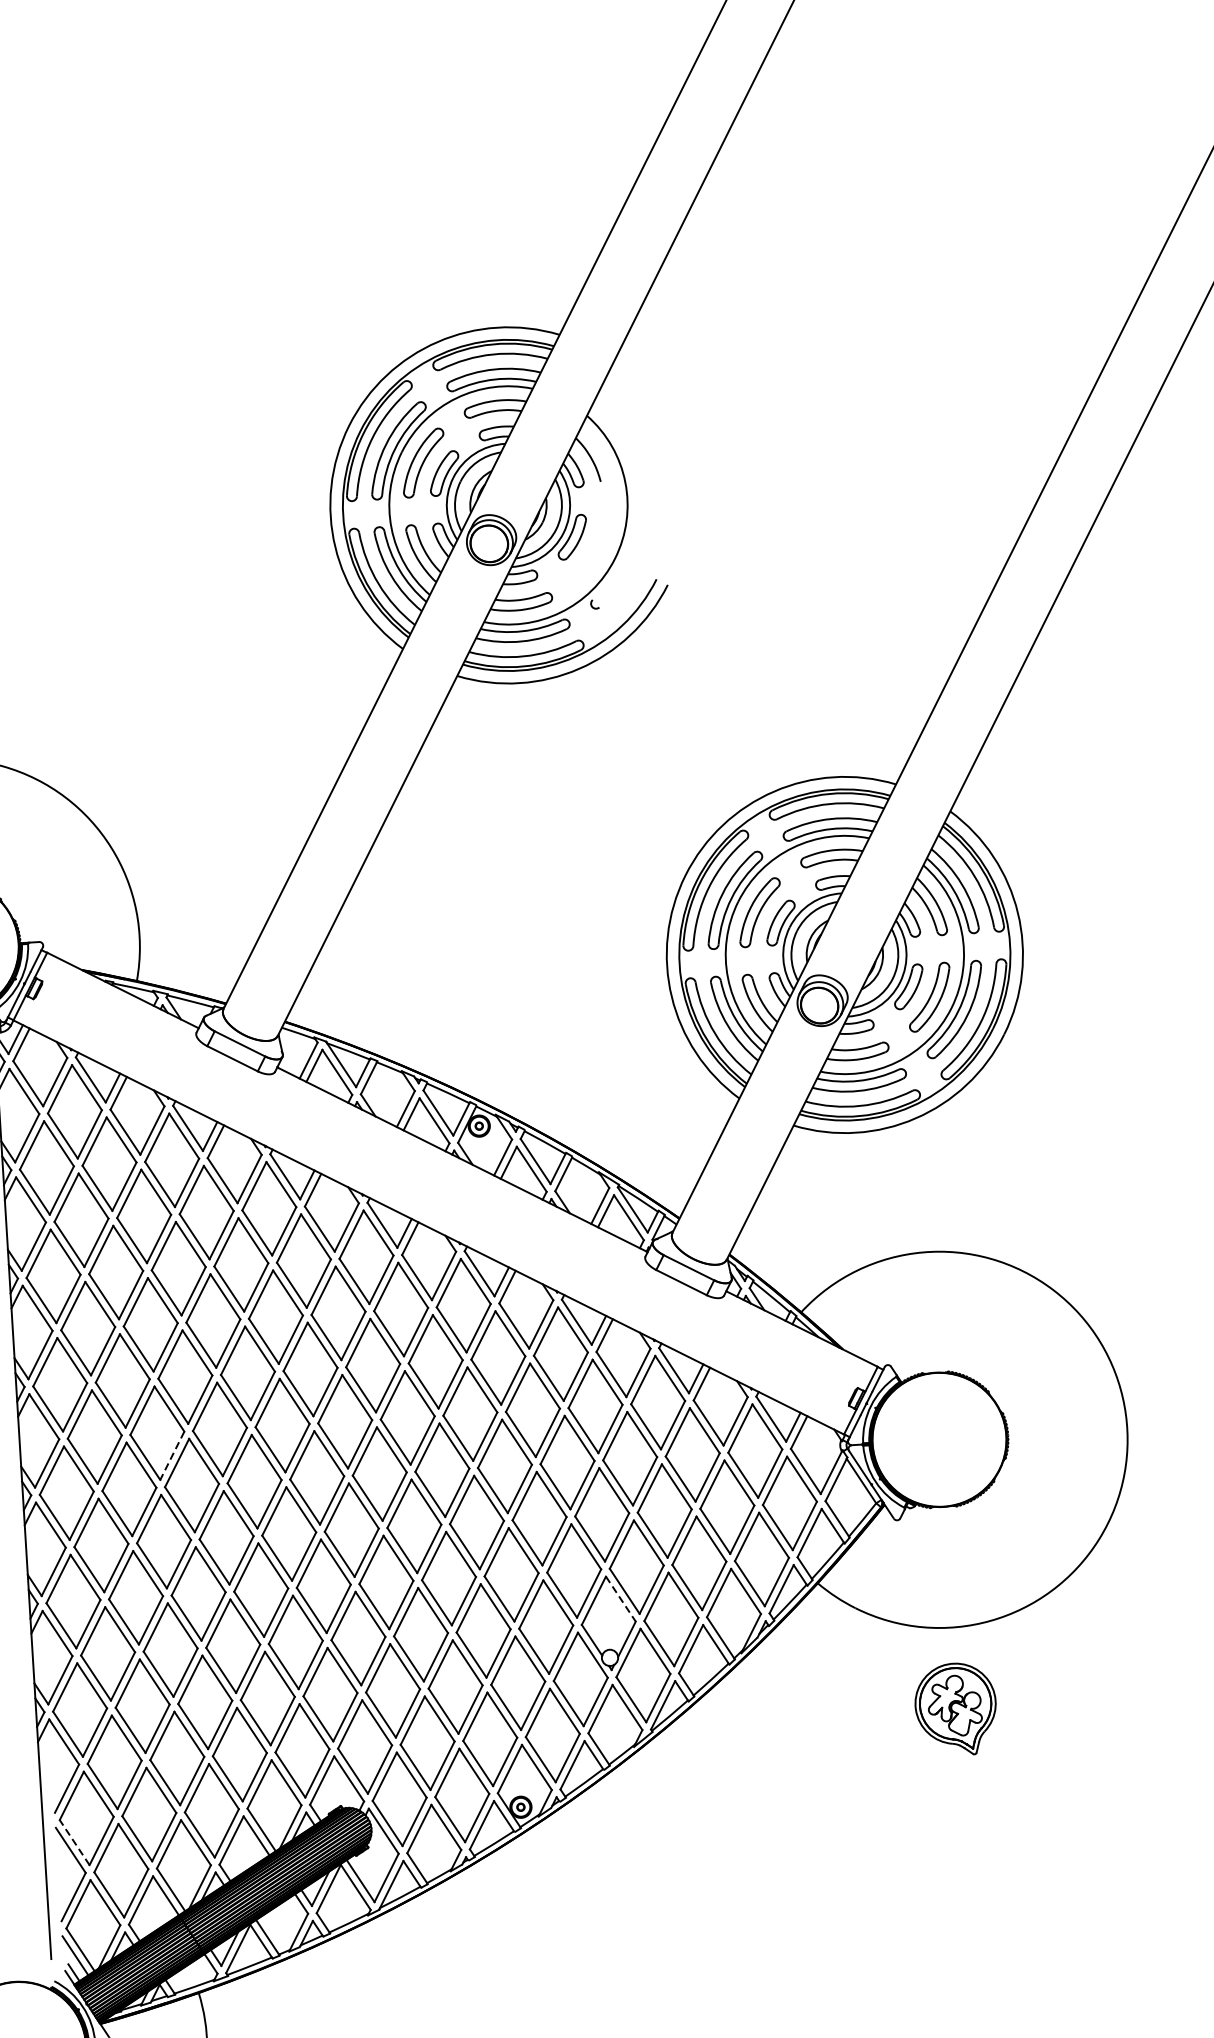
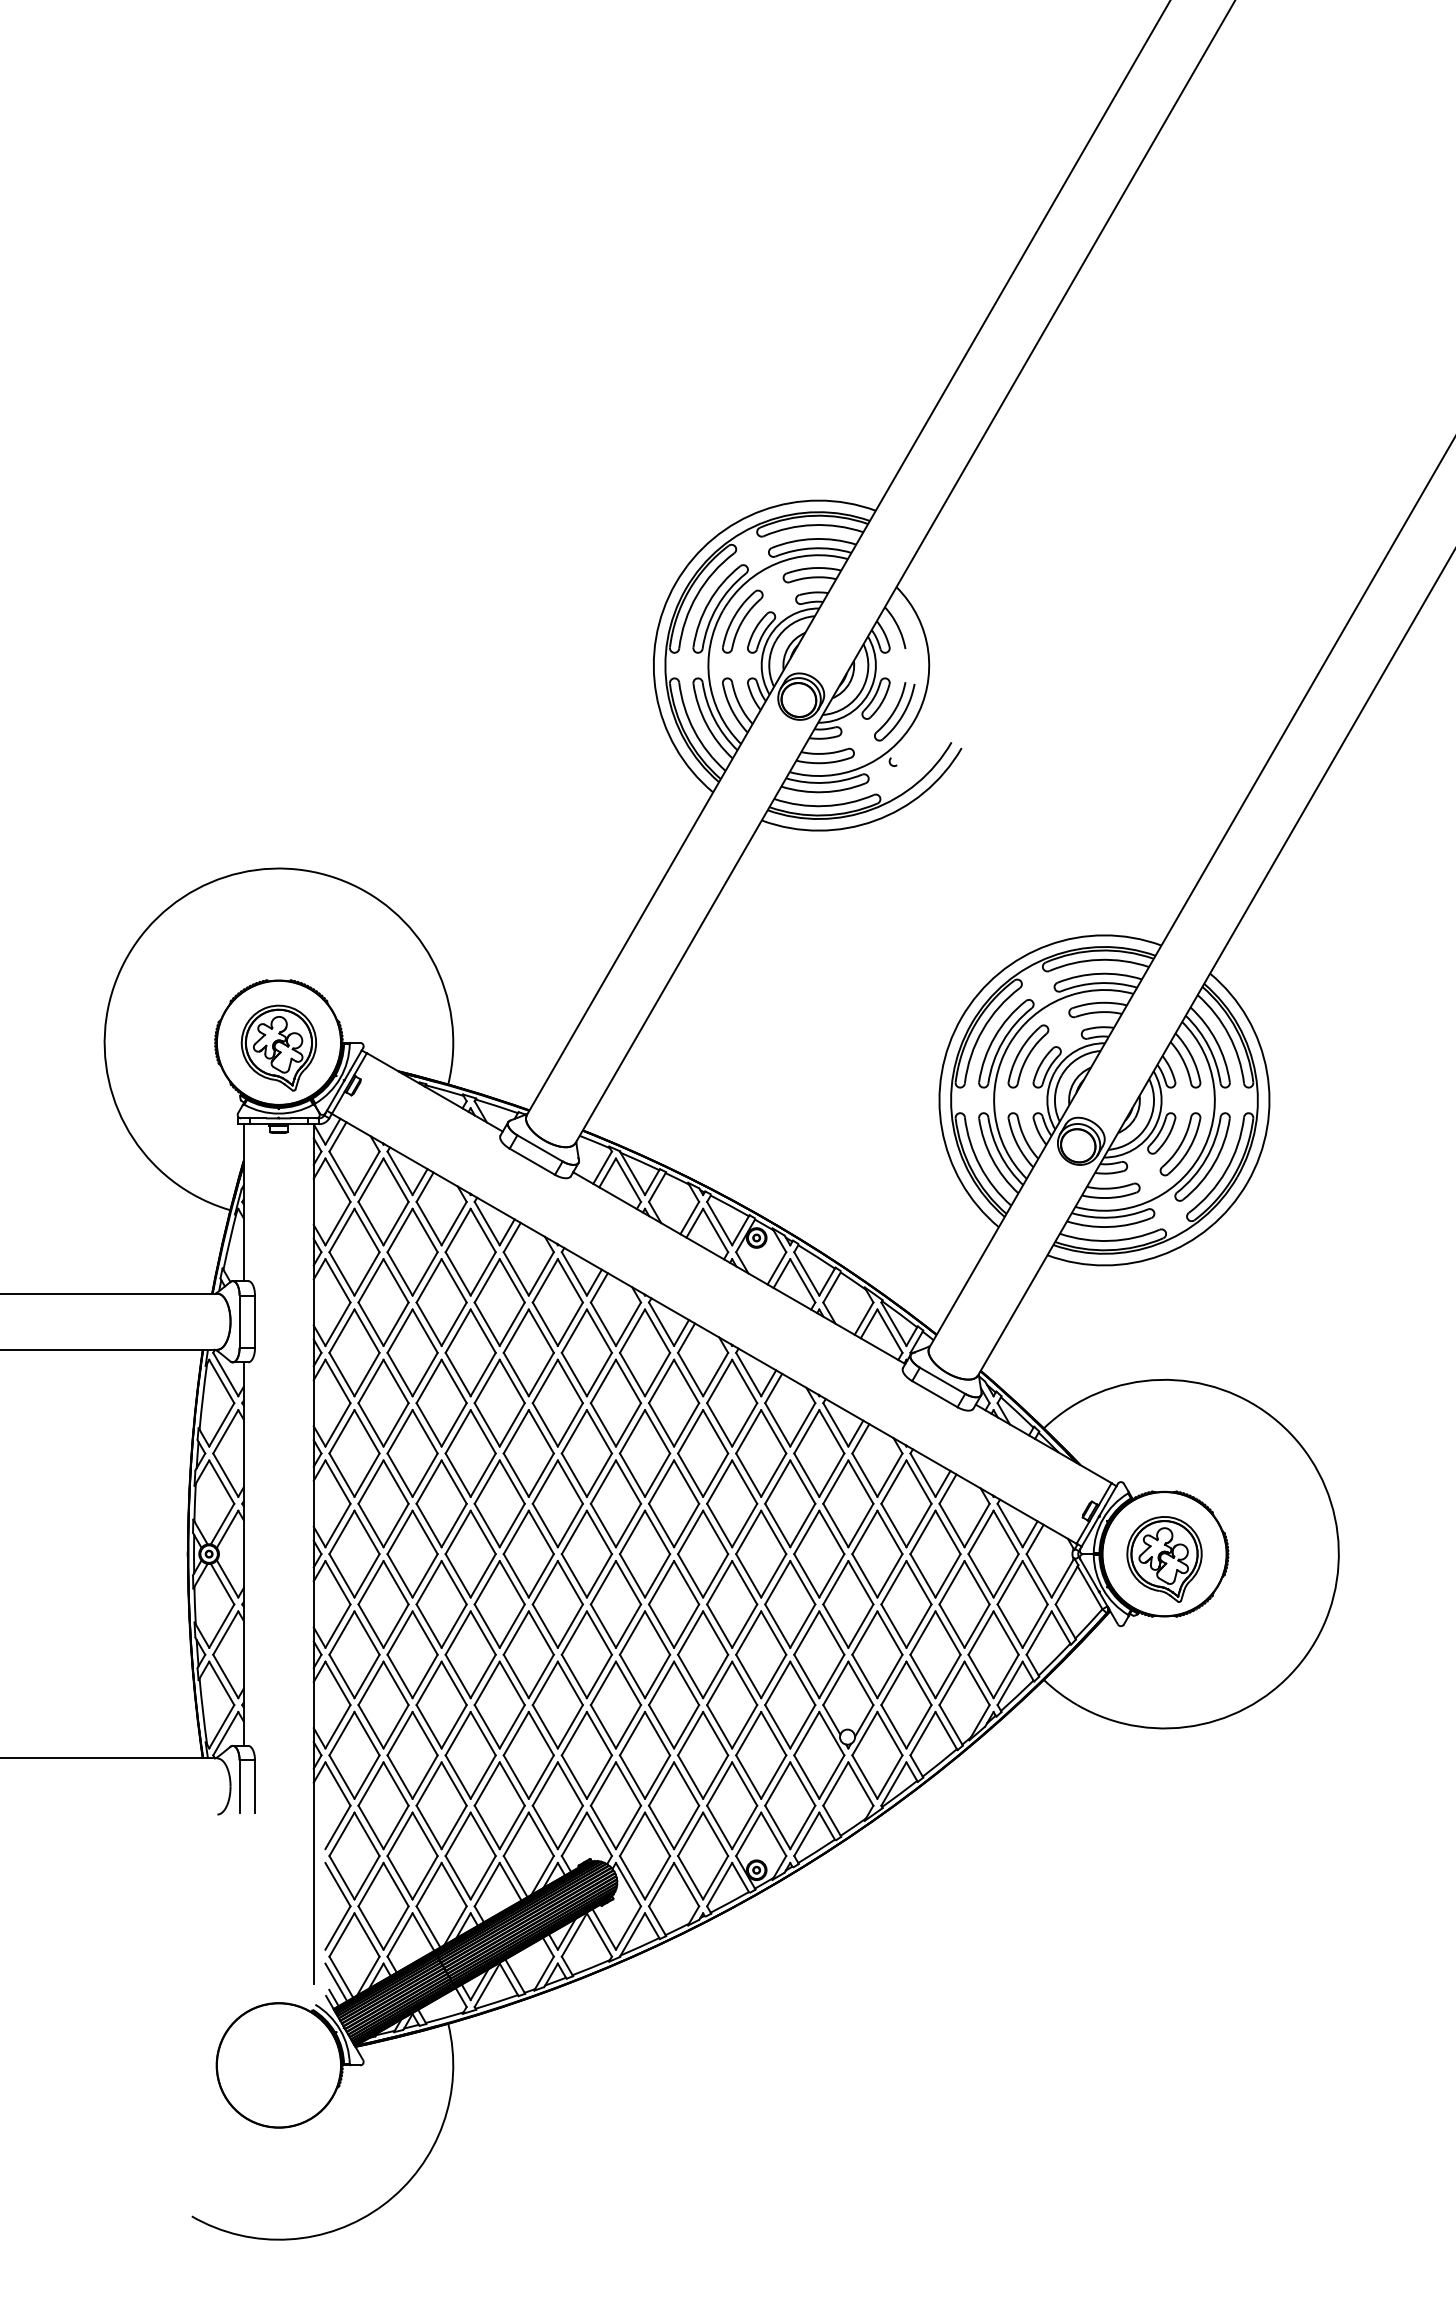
part: (593, 549) -> (894, 711), added
line: (171, 1455) -> (453, 1525), dashed -> solid
line: (621, 1599) -> (861, 1683), dashed -> solid
part: (955, 1709) -> (1164, 1559), moved
line: (74, 1842) -> (341, 1877), dashed -> solid

